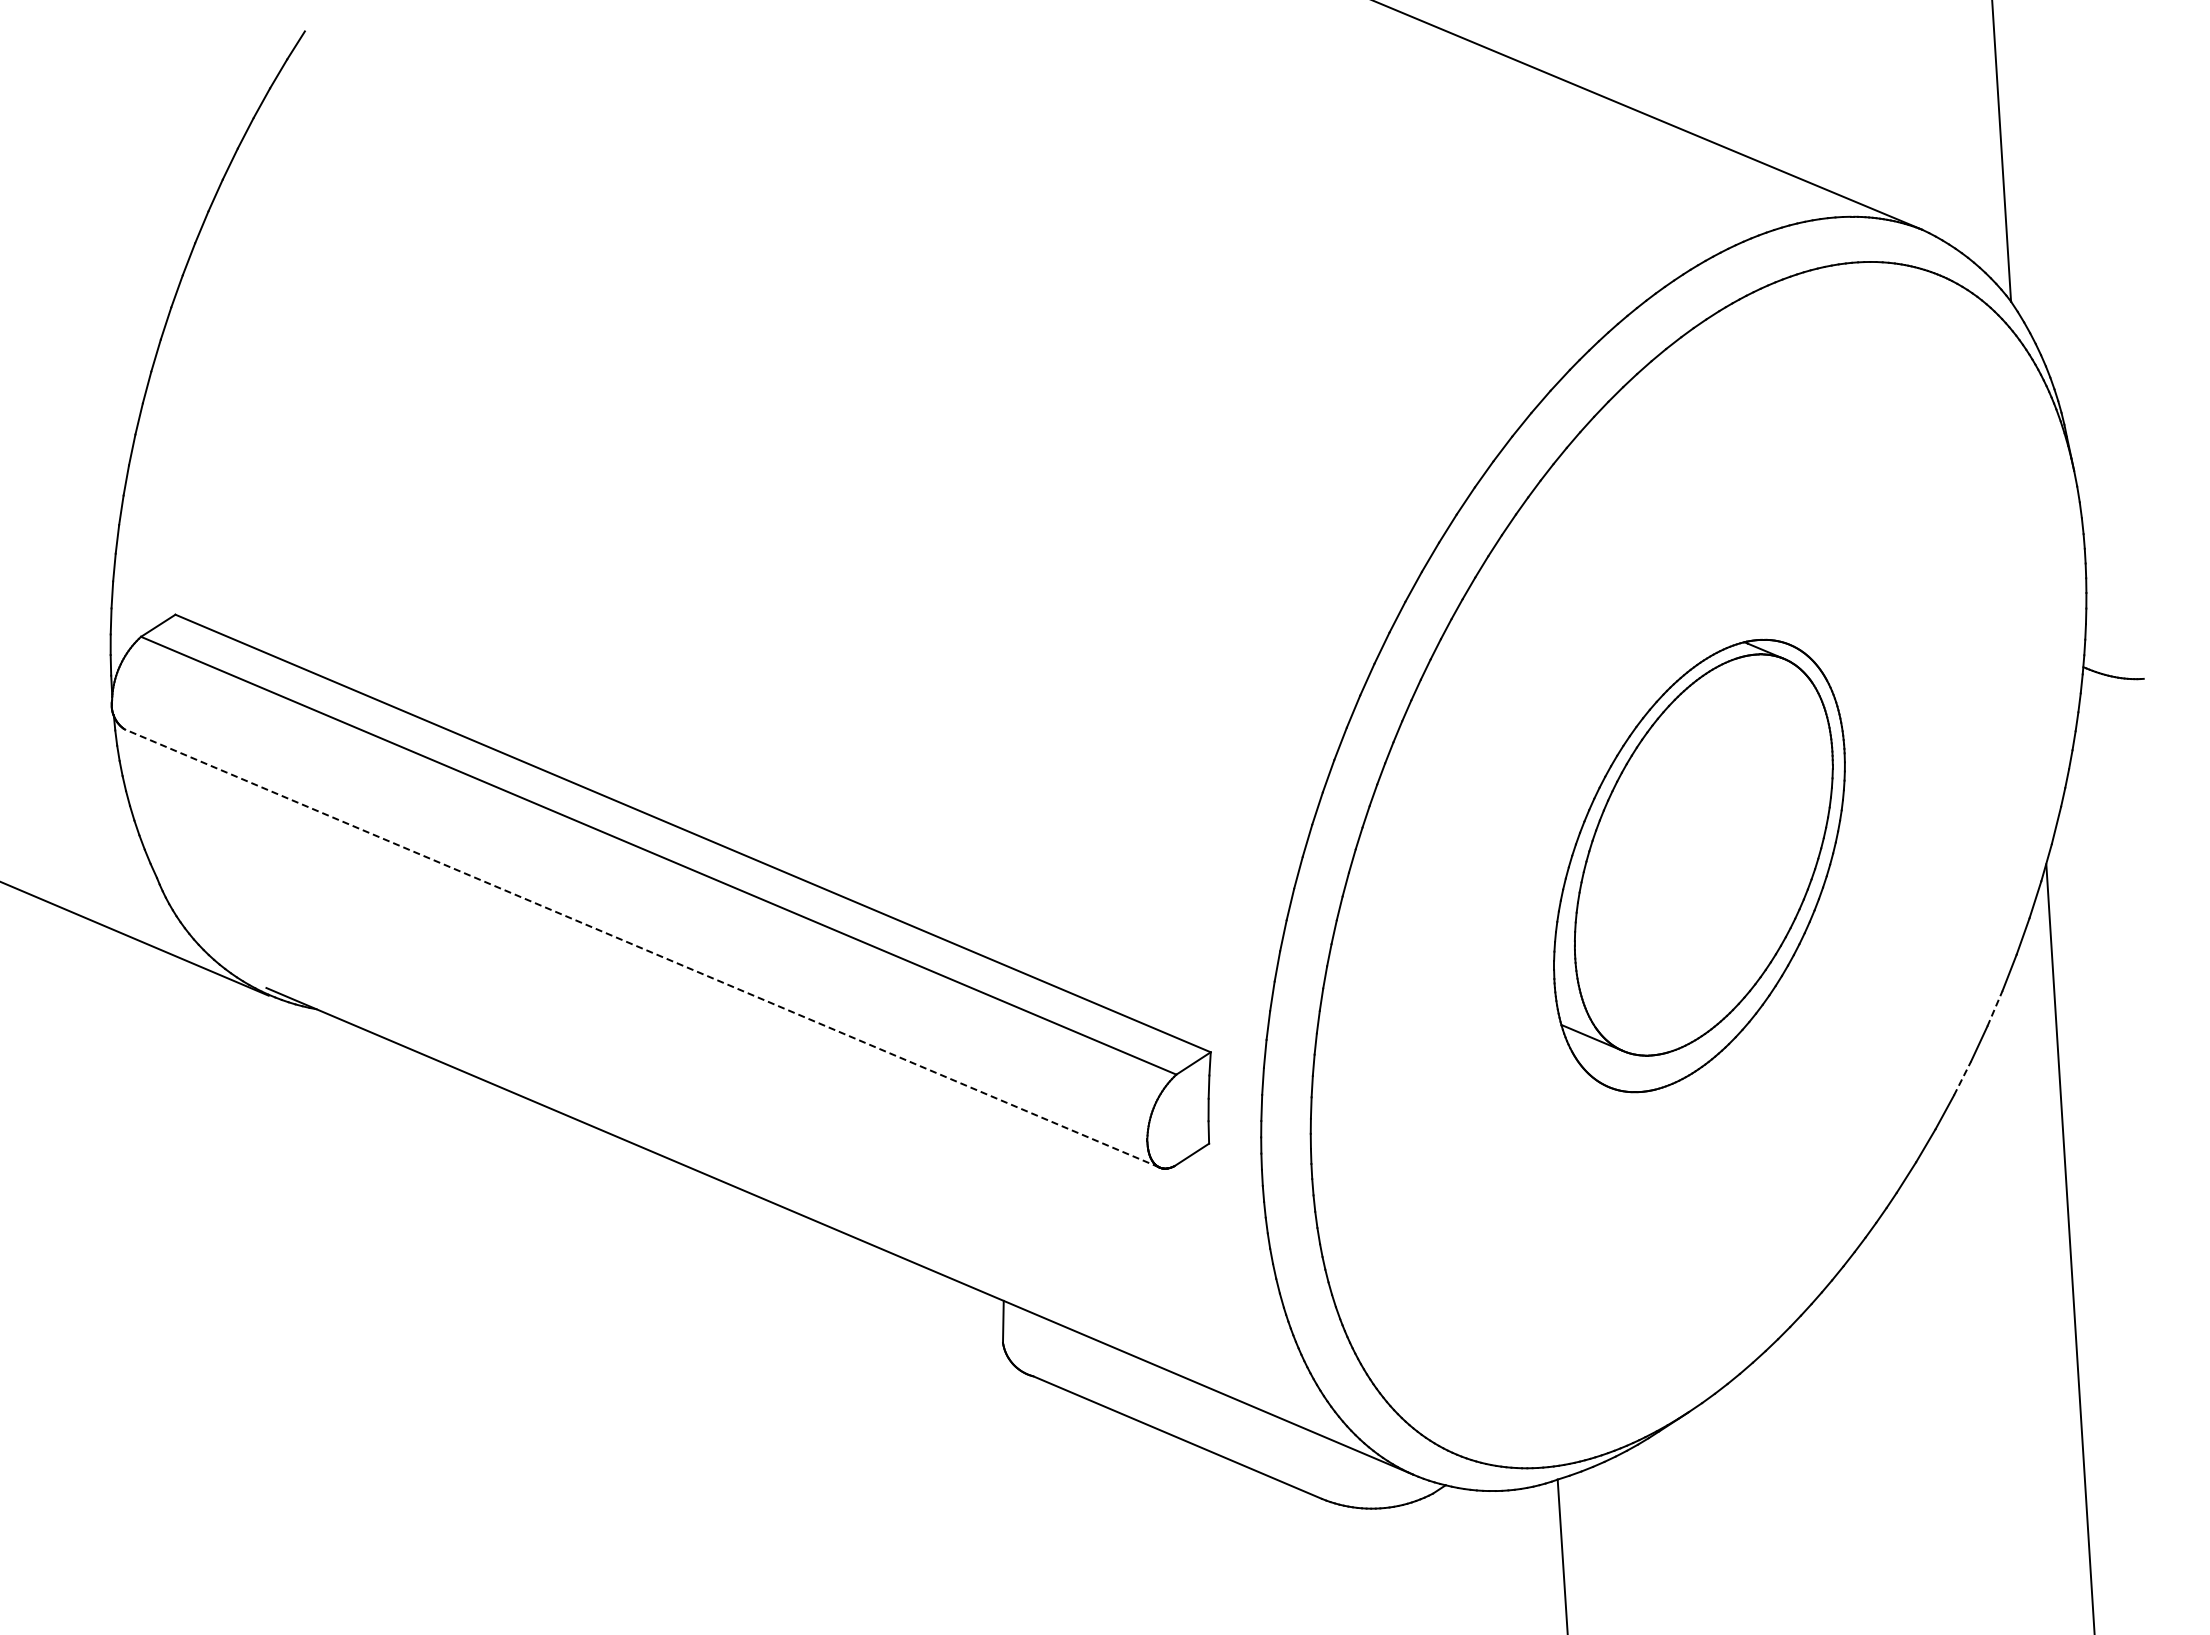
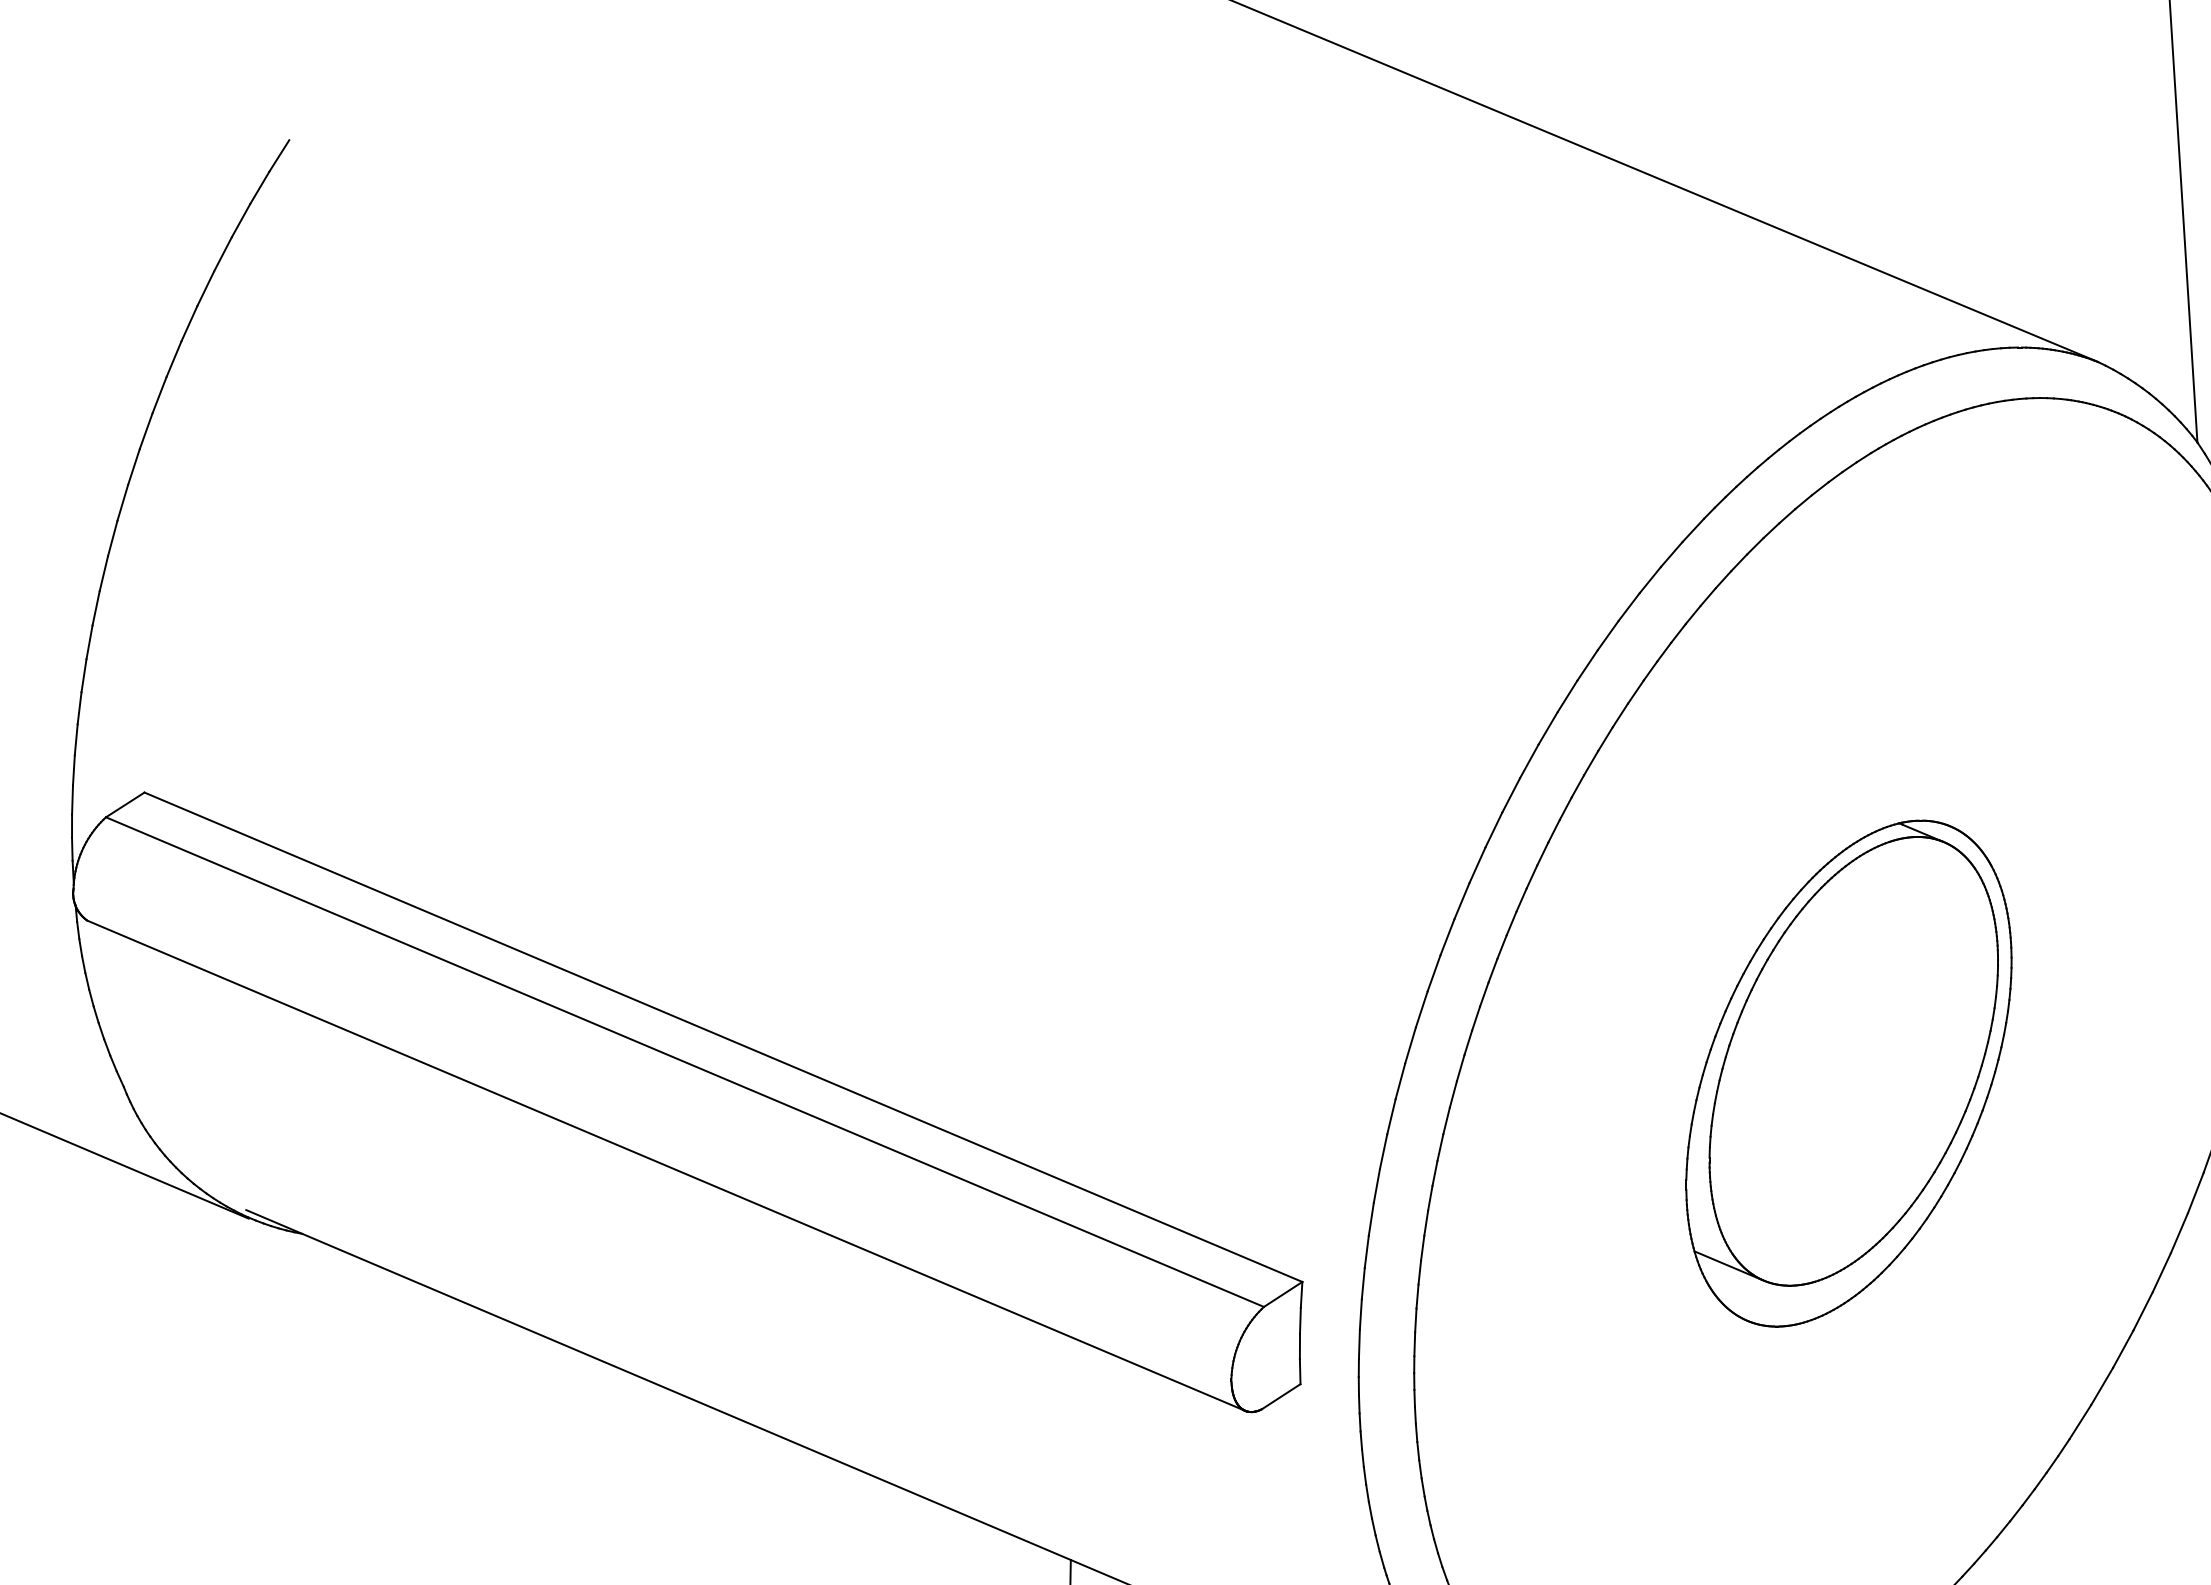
line: (641, 948) -> (665, 1165), dashed -> solid
line: (1995, 1008) -> (2180, 1232), dashed -> solid
line: (1962, 1077) -> (2143, 1310), dashed -> solid

